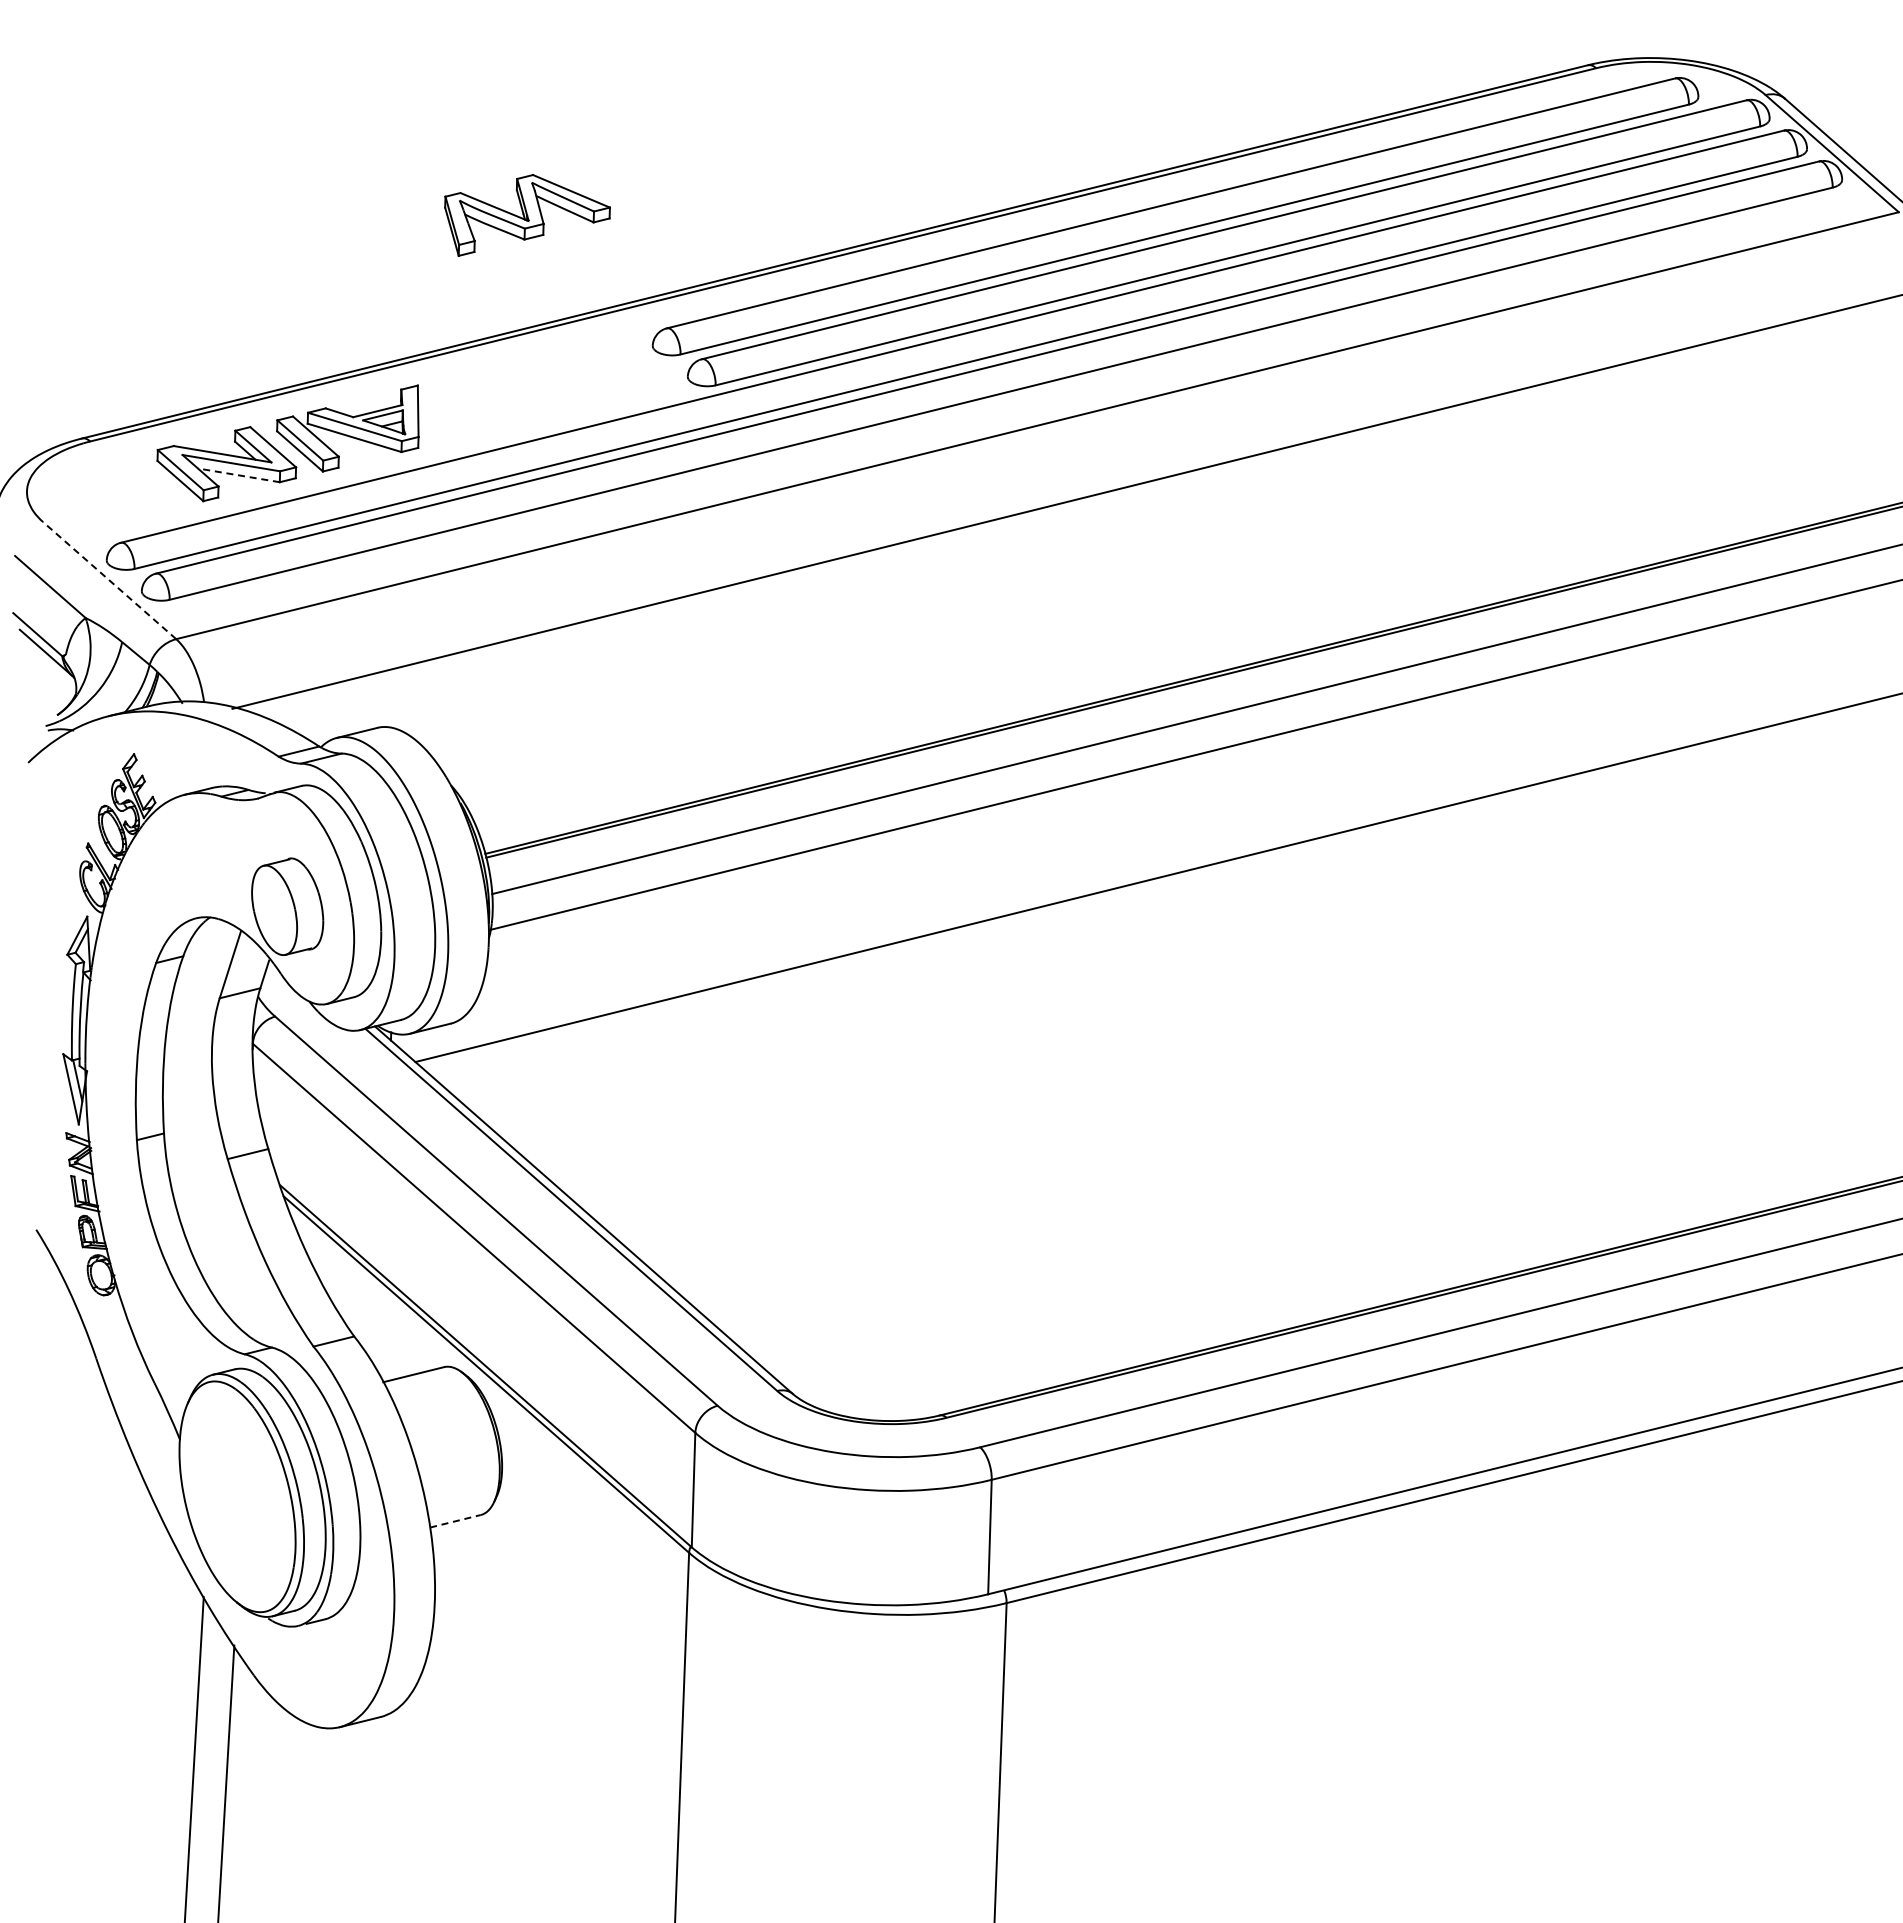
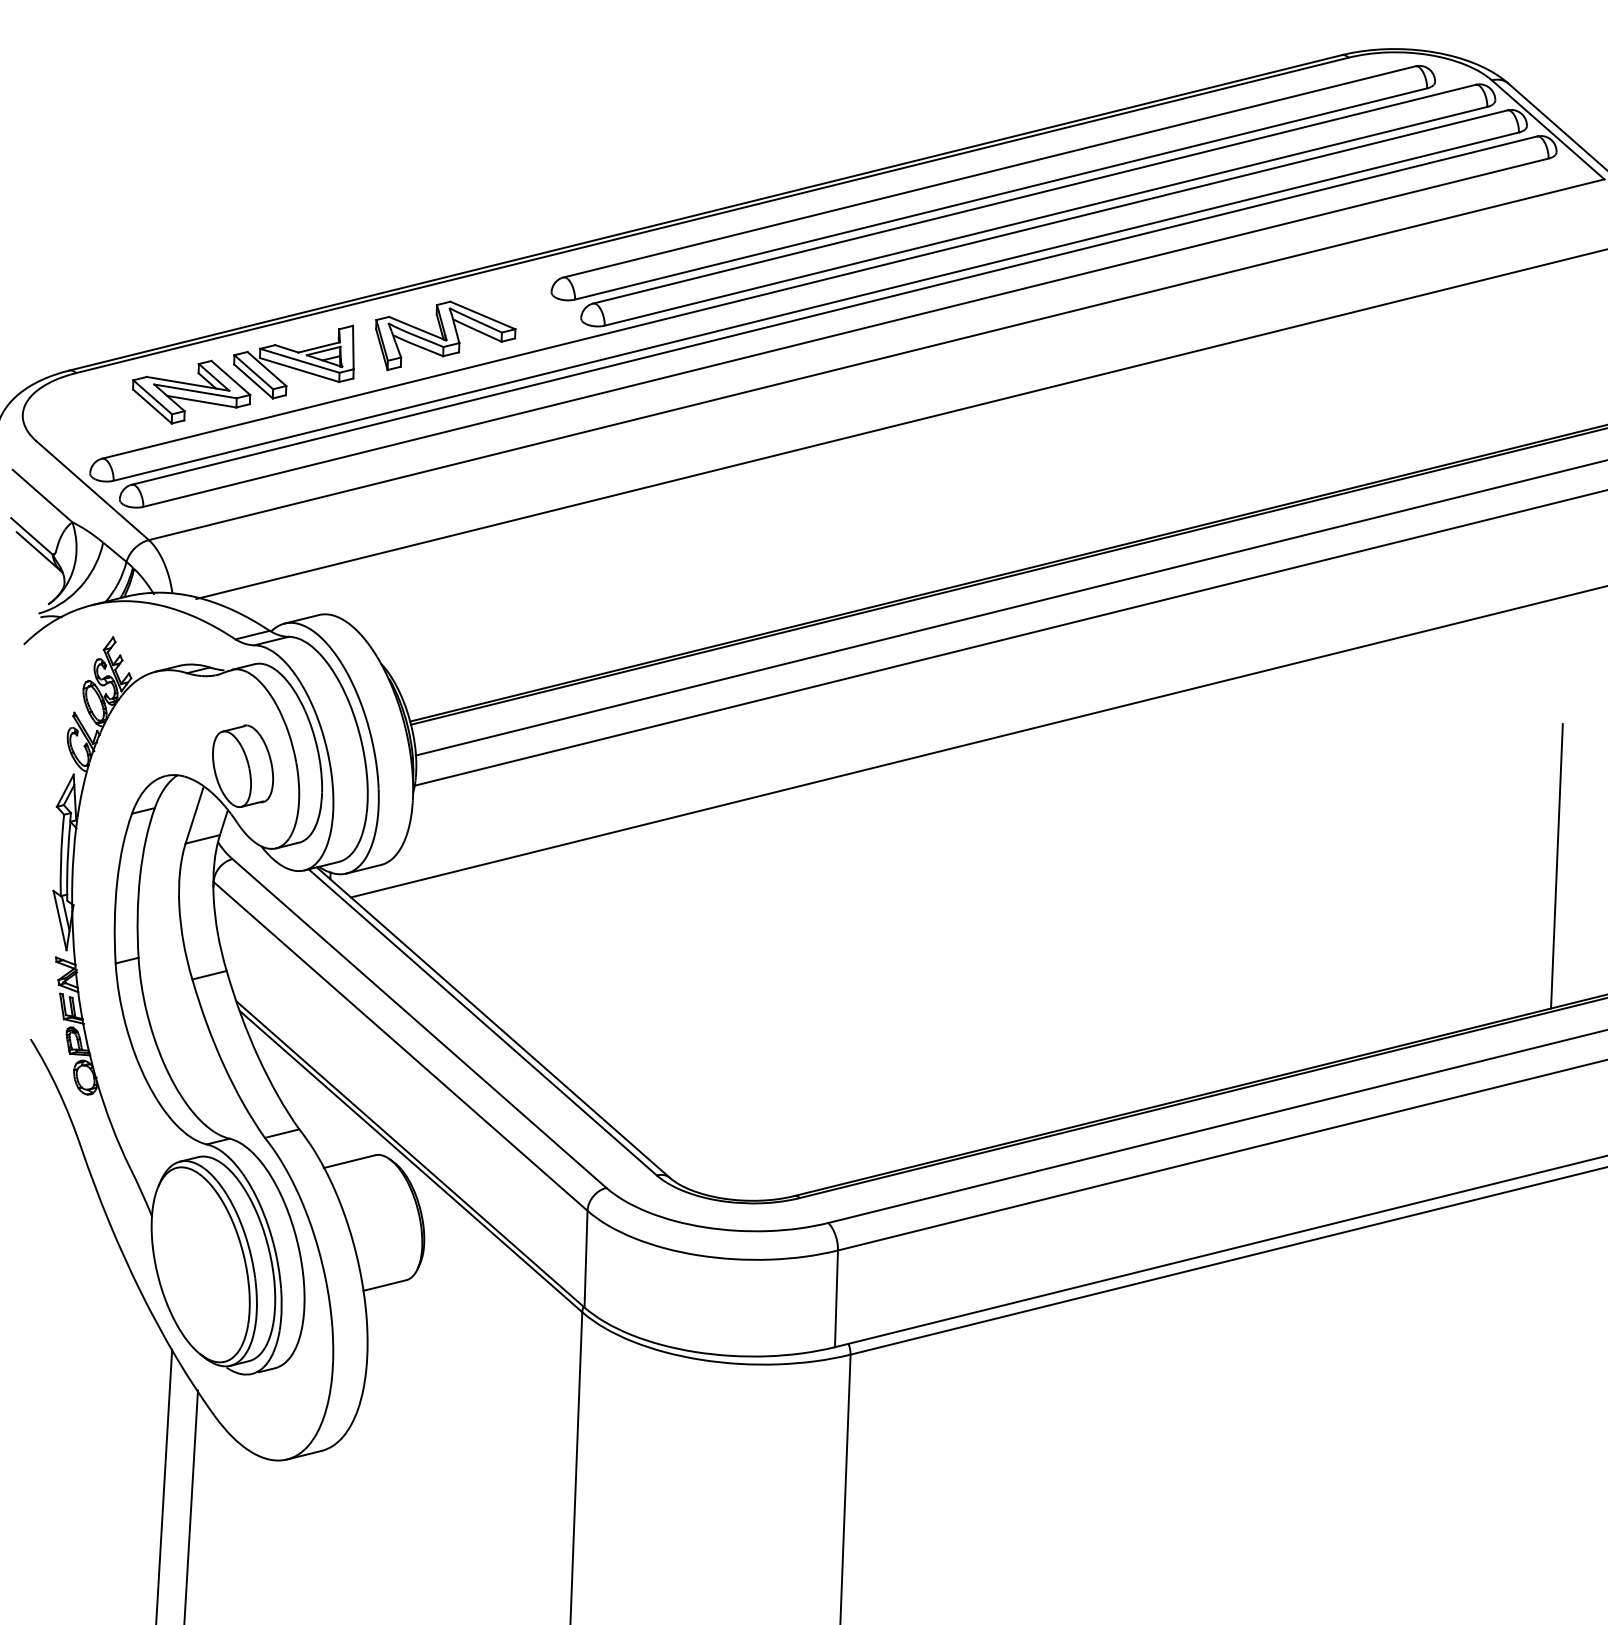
part: (527, 215) -> (445, 335), moved
line: (238, 475) -> (201, 401), dashed -> solid
line: (109, 580) -> (92, 490), dashed -> solid
line: (1842, 1024) -> (1556, 865), added
line: (455, 1521) -> (384, 1285), dashed -> solid

